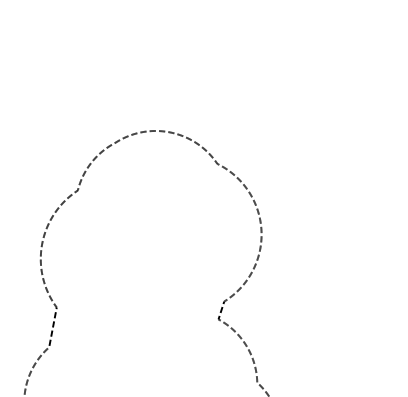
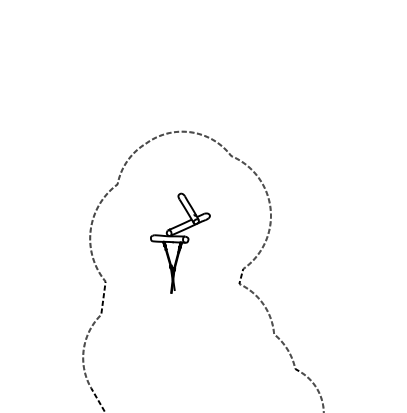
part: (150, 265) -> (180, 242), added

